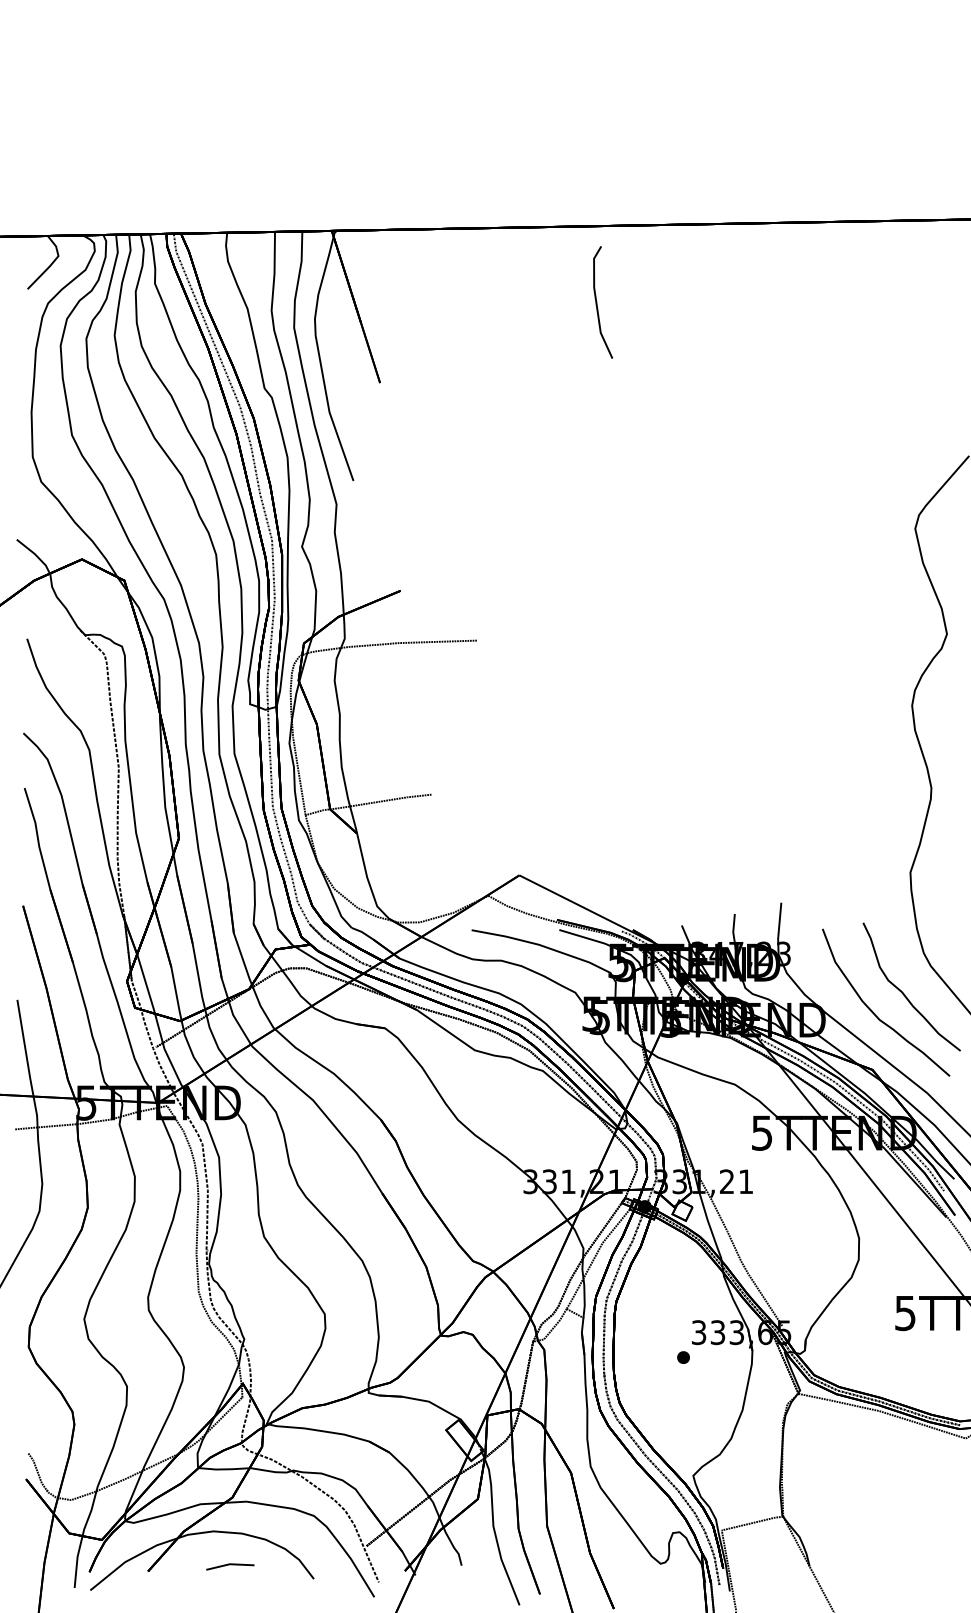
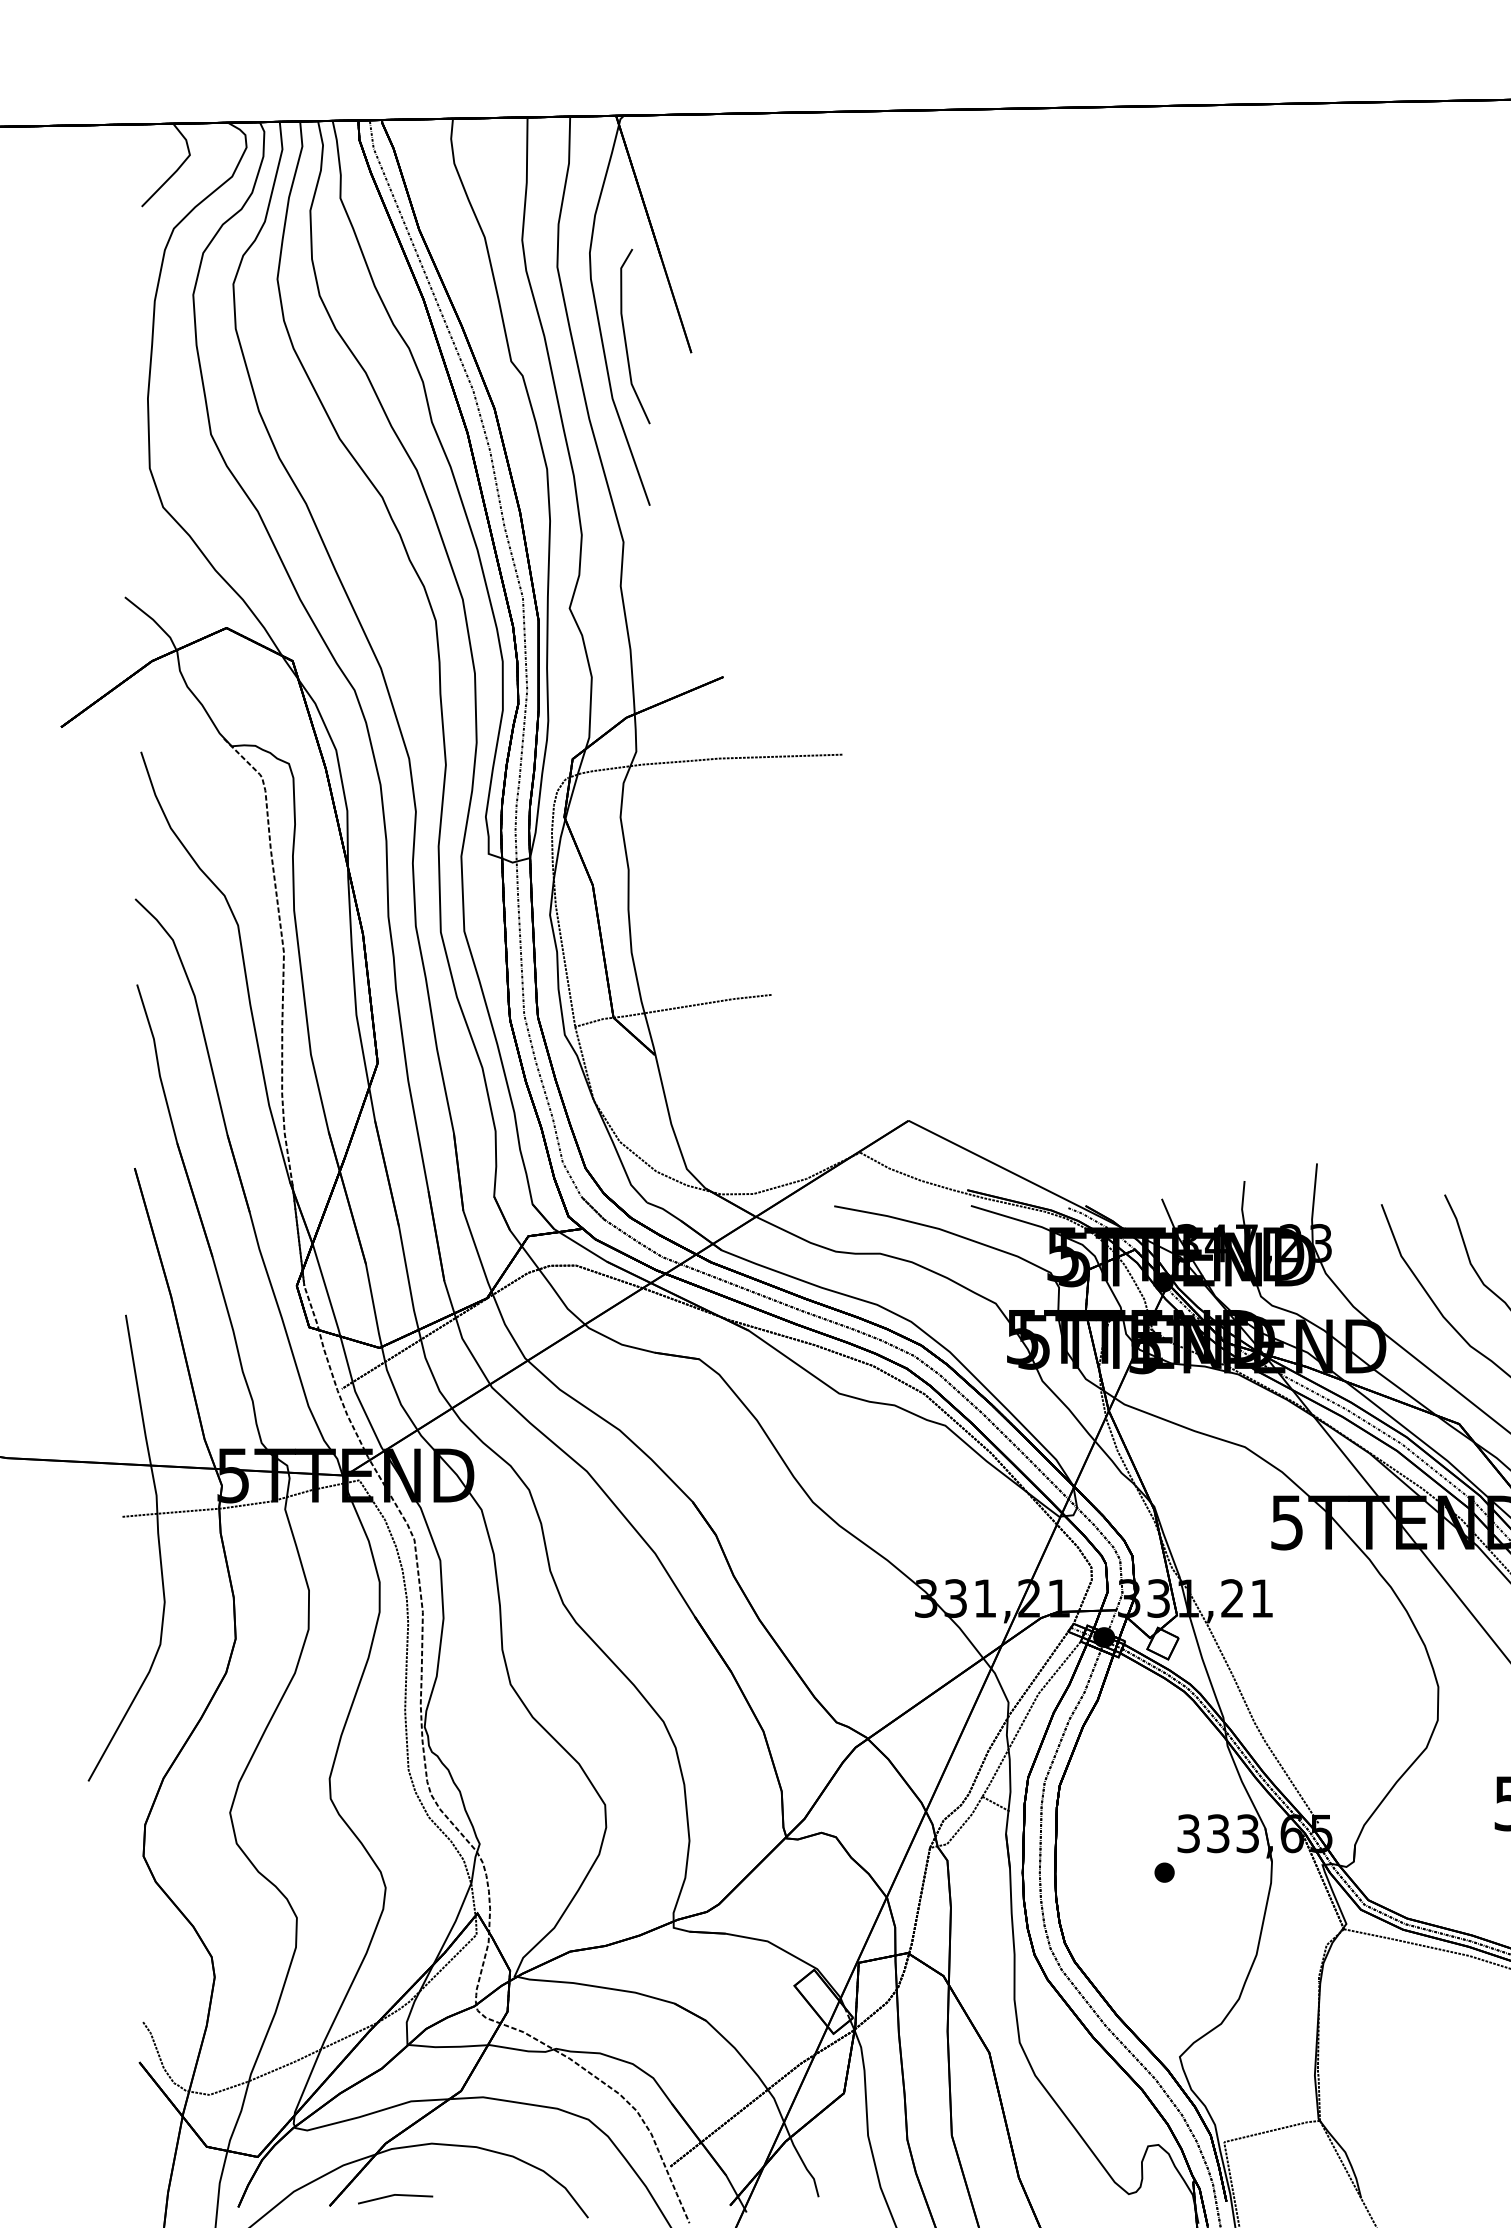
line: (597, 302) -> (626, 336), moved
line: (230, 1565) -> (395, 2196), moved

